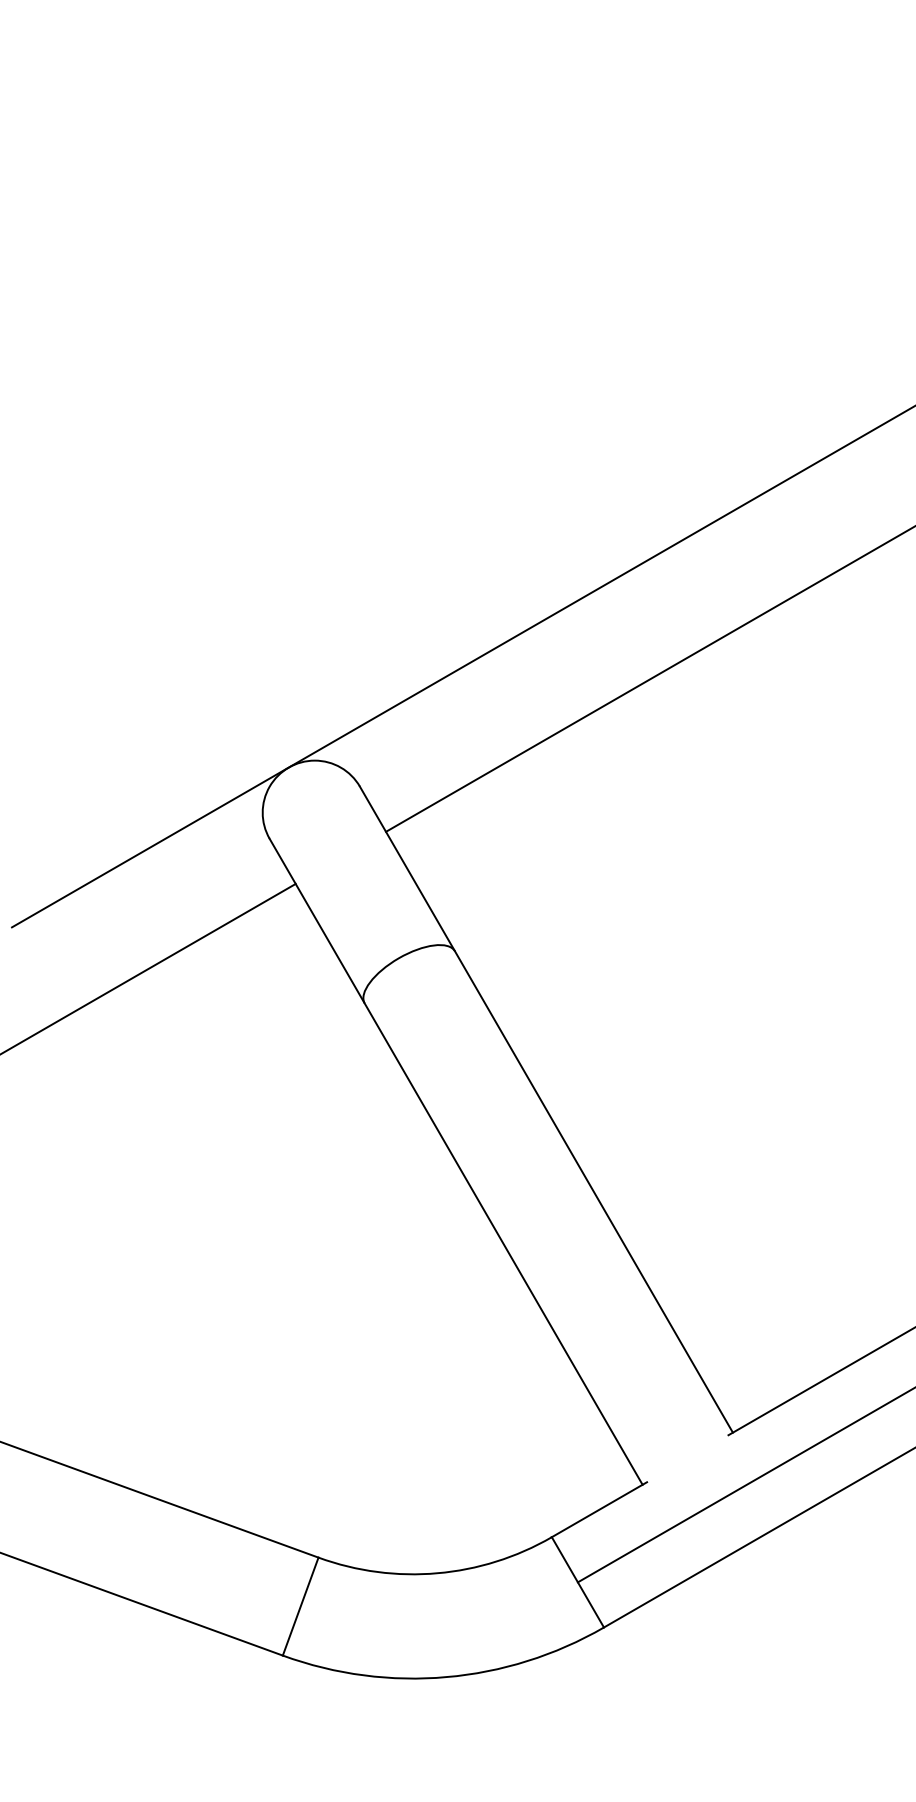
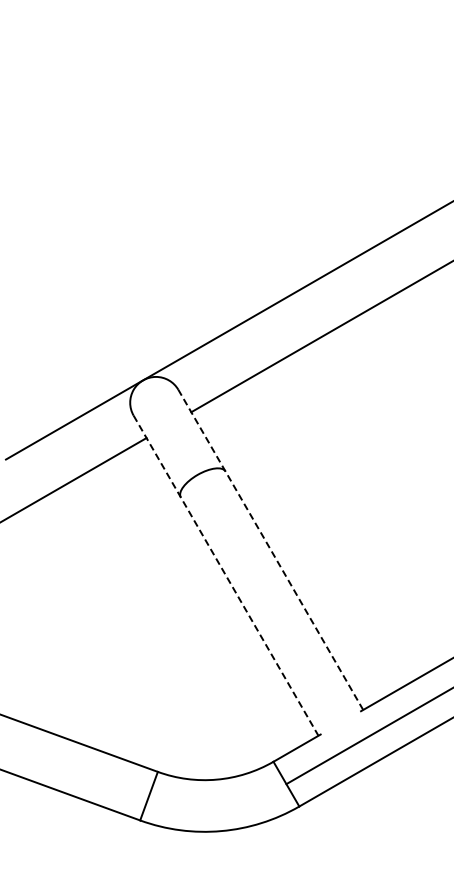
line: (545, 1108) -> (270, 549), solid -> dashed
line: (456, 1161) -> (226, 575), solid -> dashed

